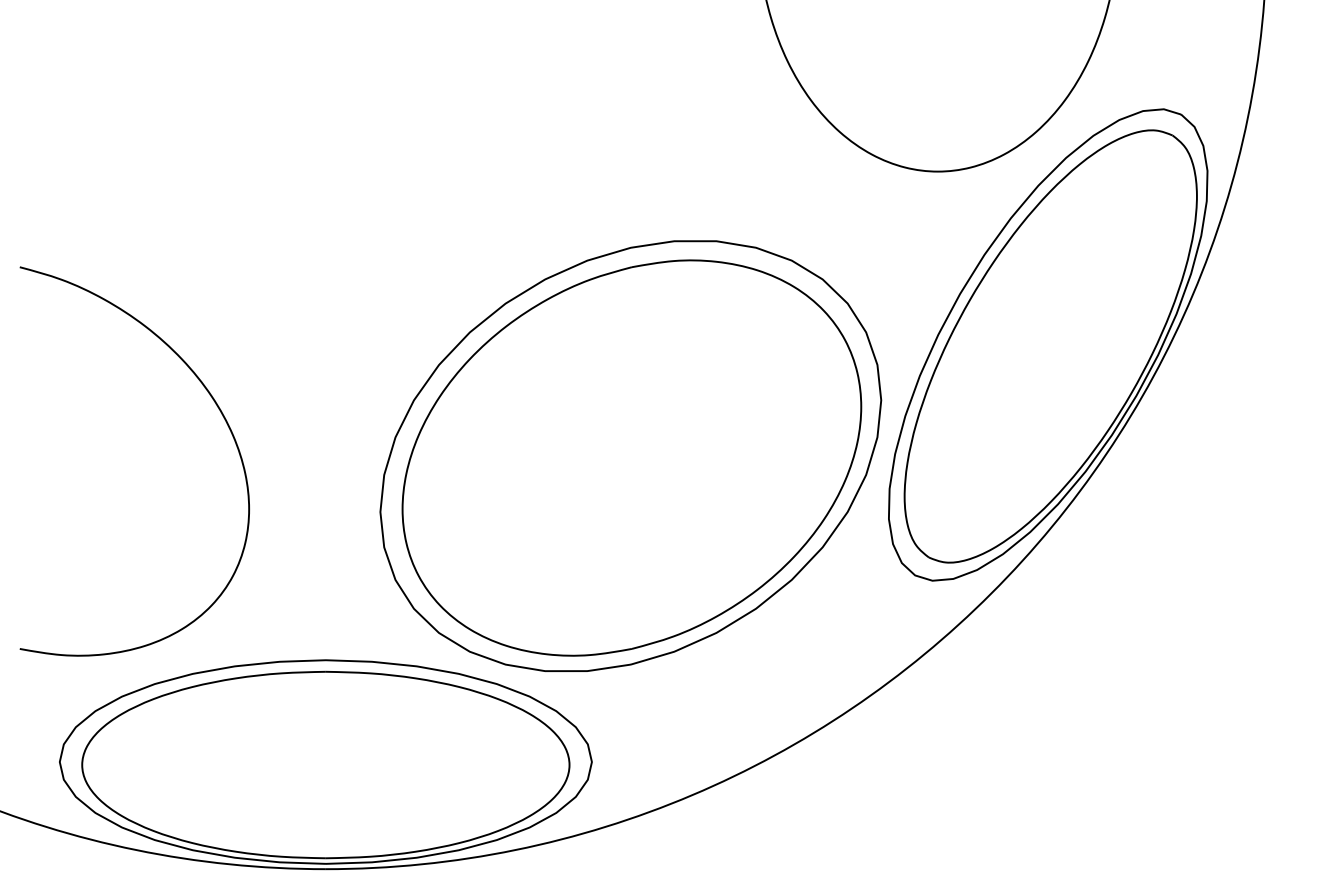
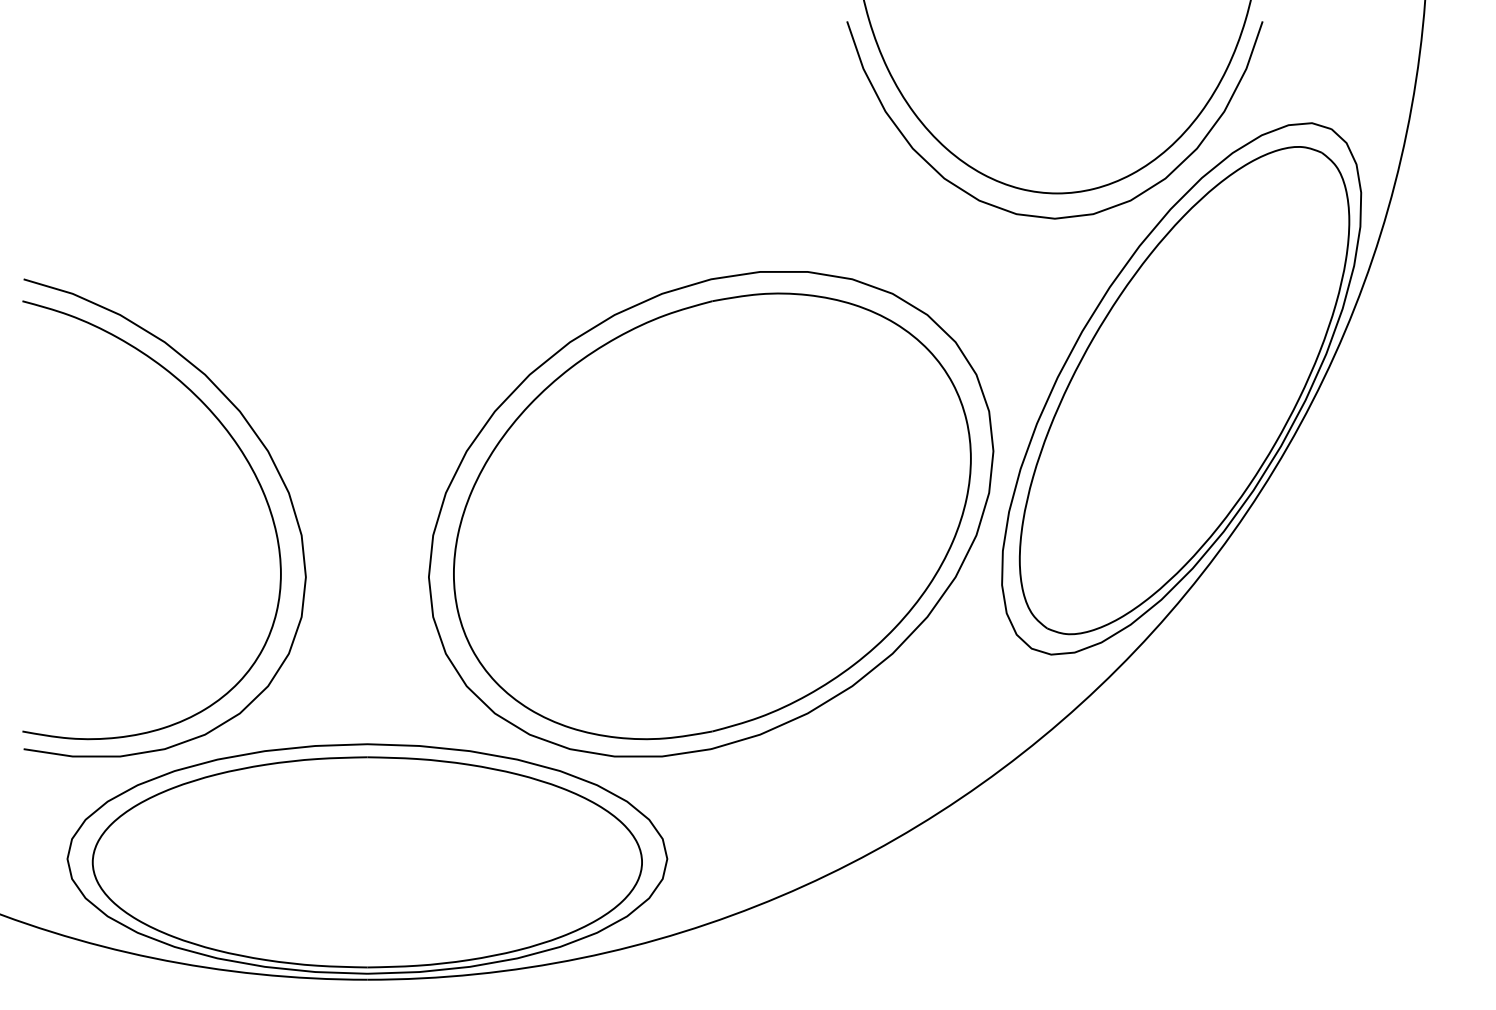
curve: (925, 191) -> (1043, 215), added
curve: (242, 412) -> (273, 464), added

